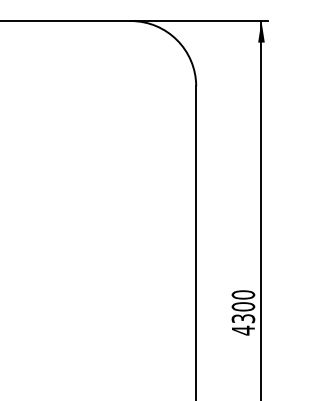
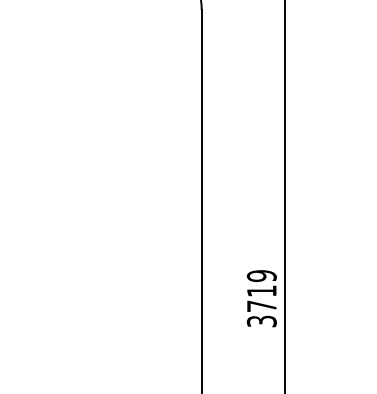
text: (243, 312) -> (261, 298), 4300 -> 3719

